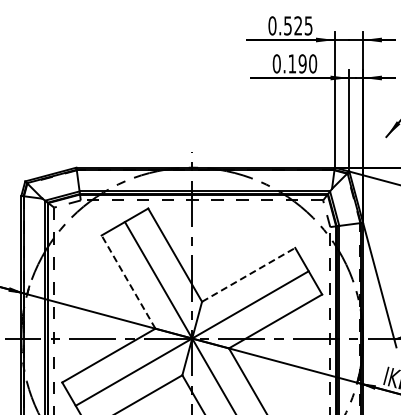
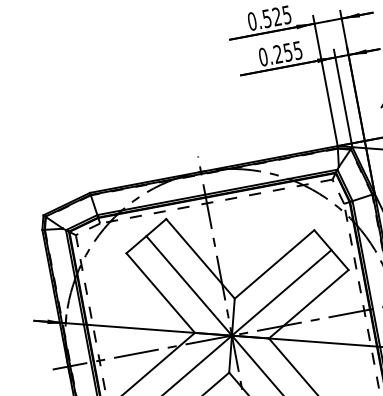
text: (302, 63) -> (287, 52), 0.190 -> 0.255
line: (248, 274) -> (274, 264), dashed -> solid
line: (128, 282) -> (160, 293), dashed -> solid

